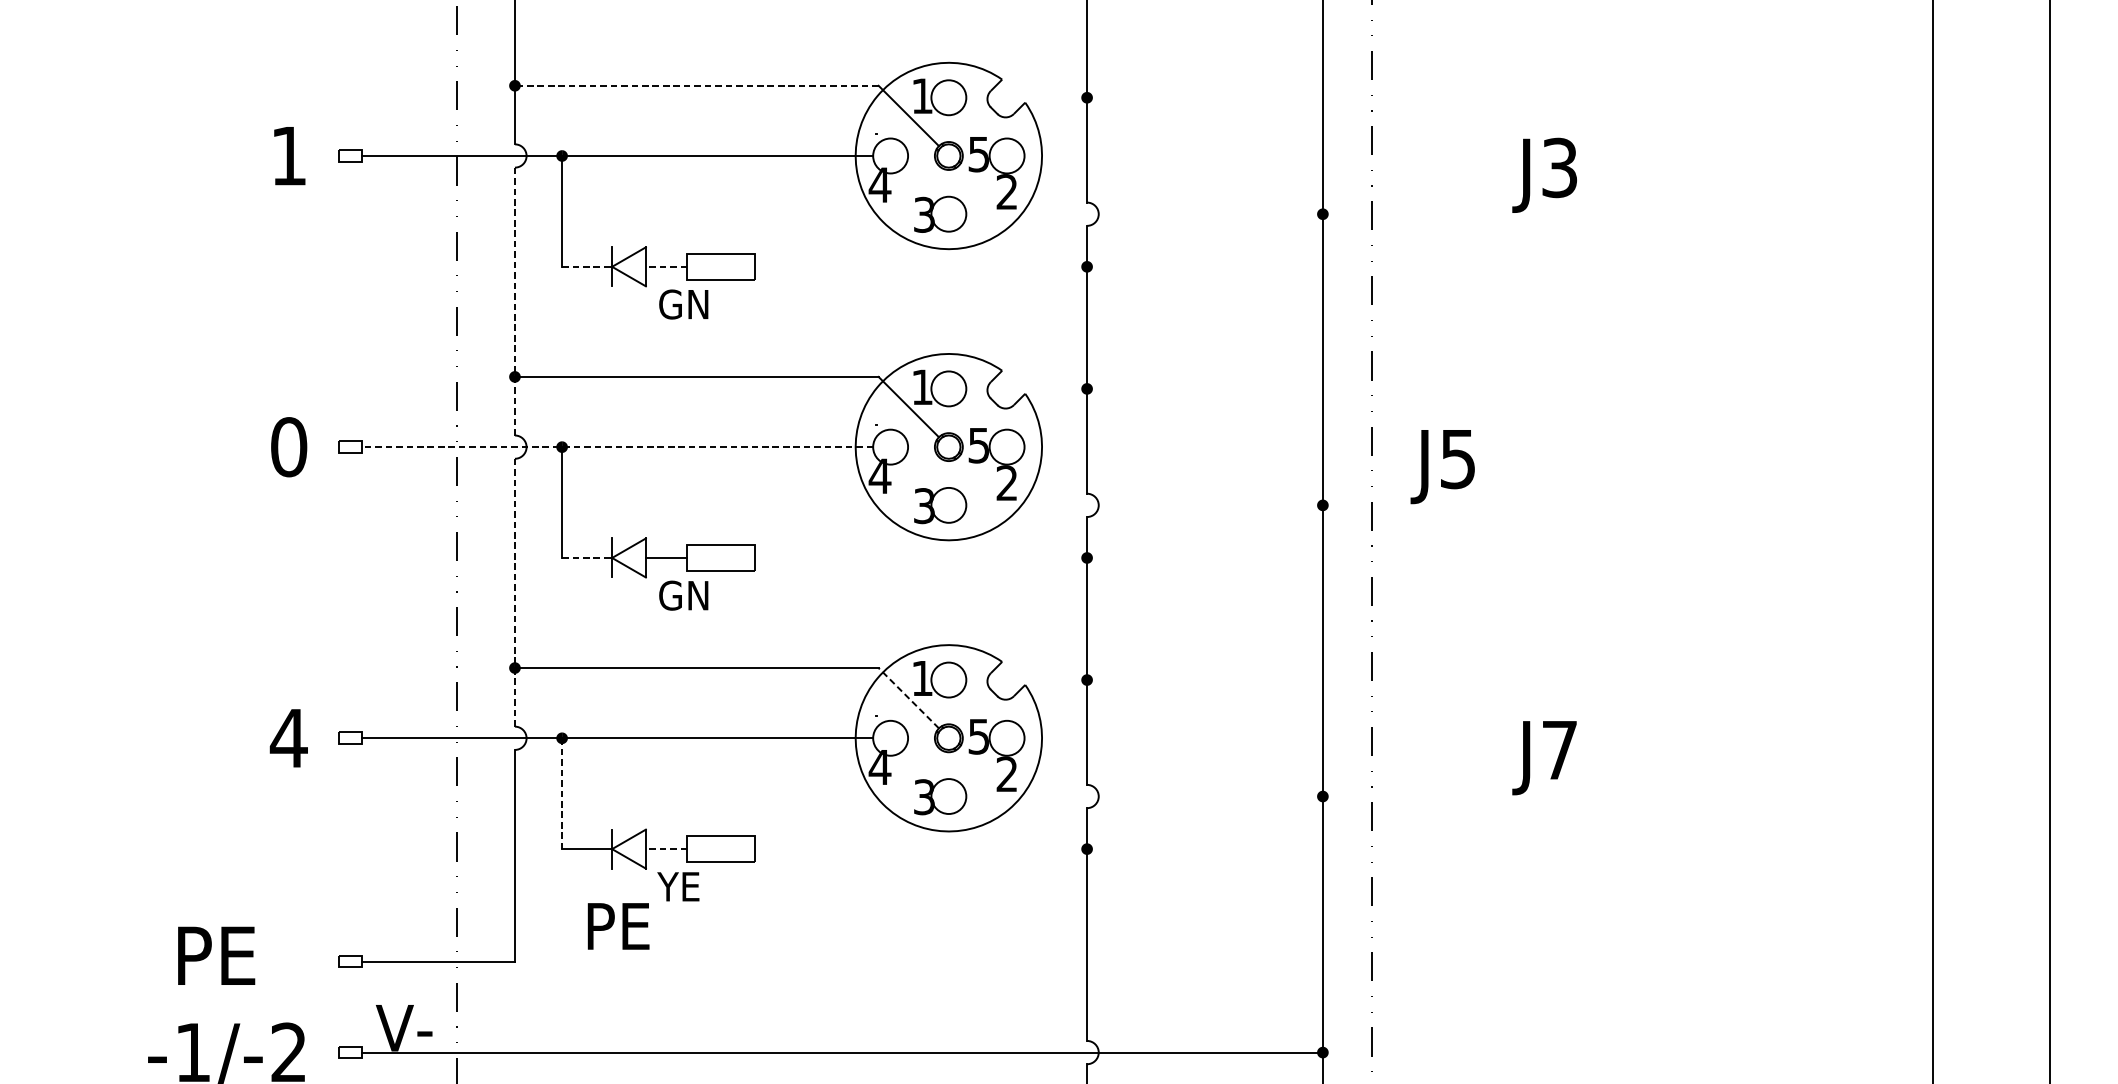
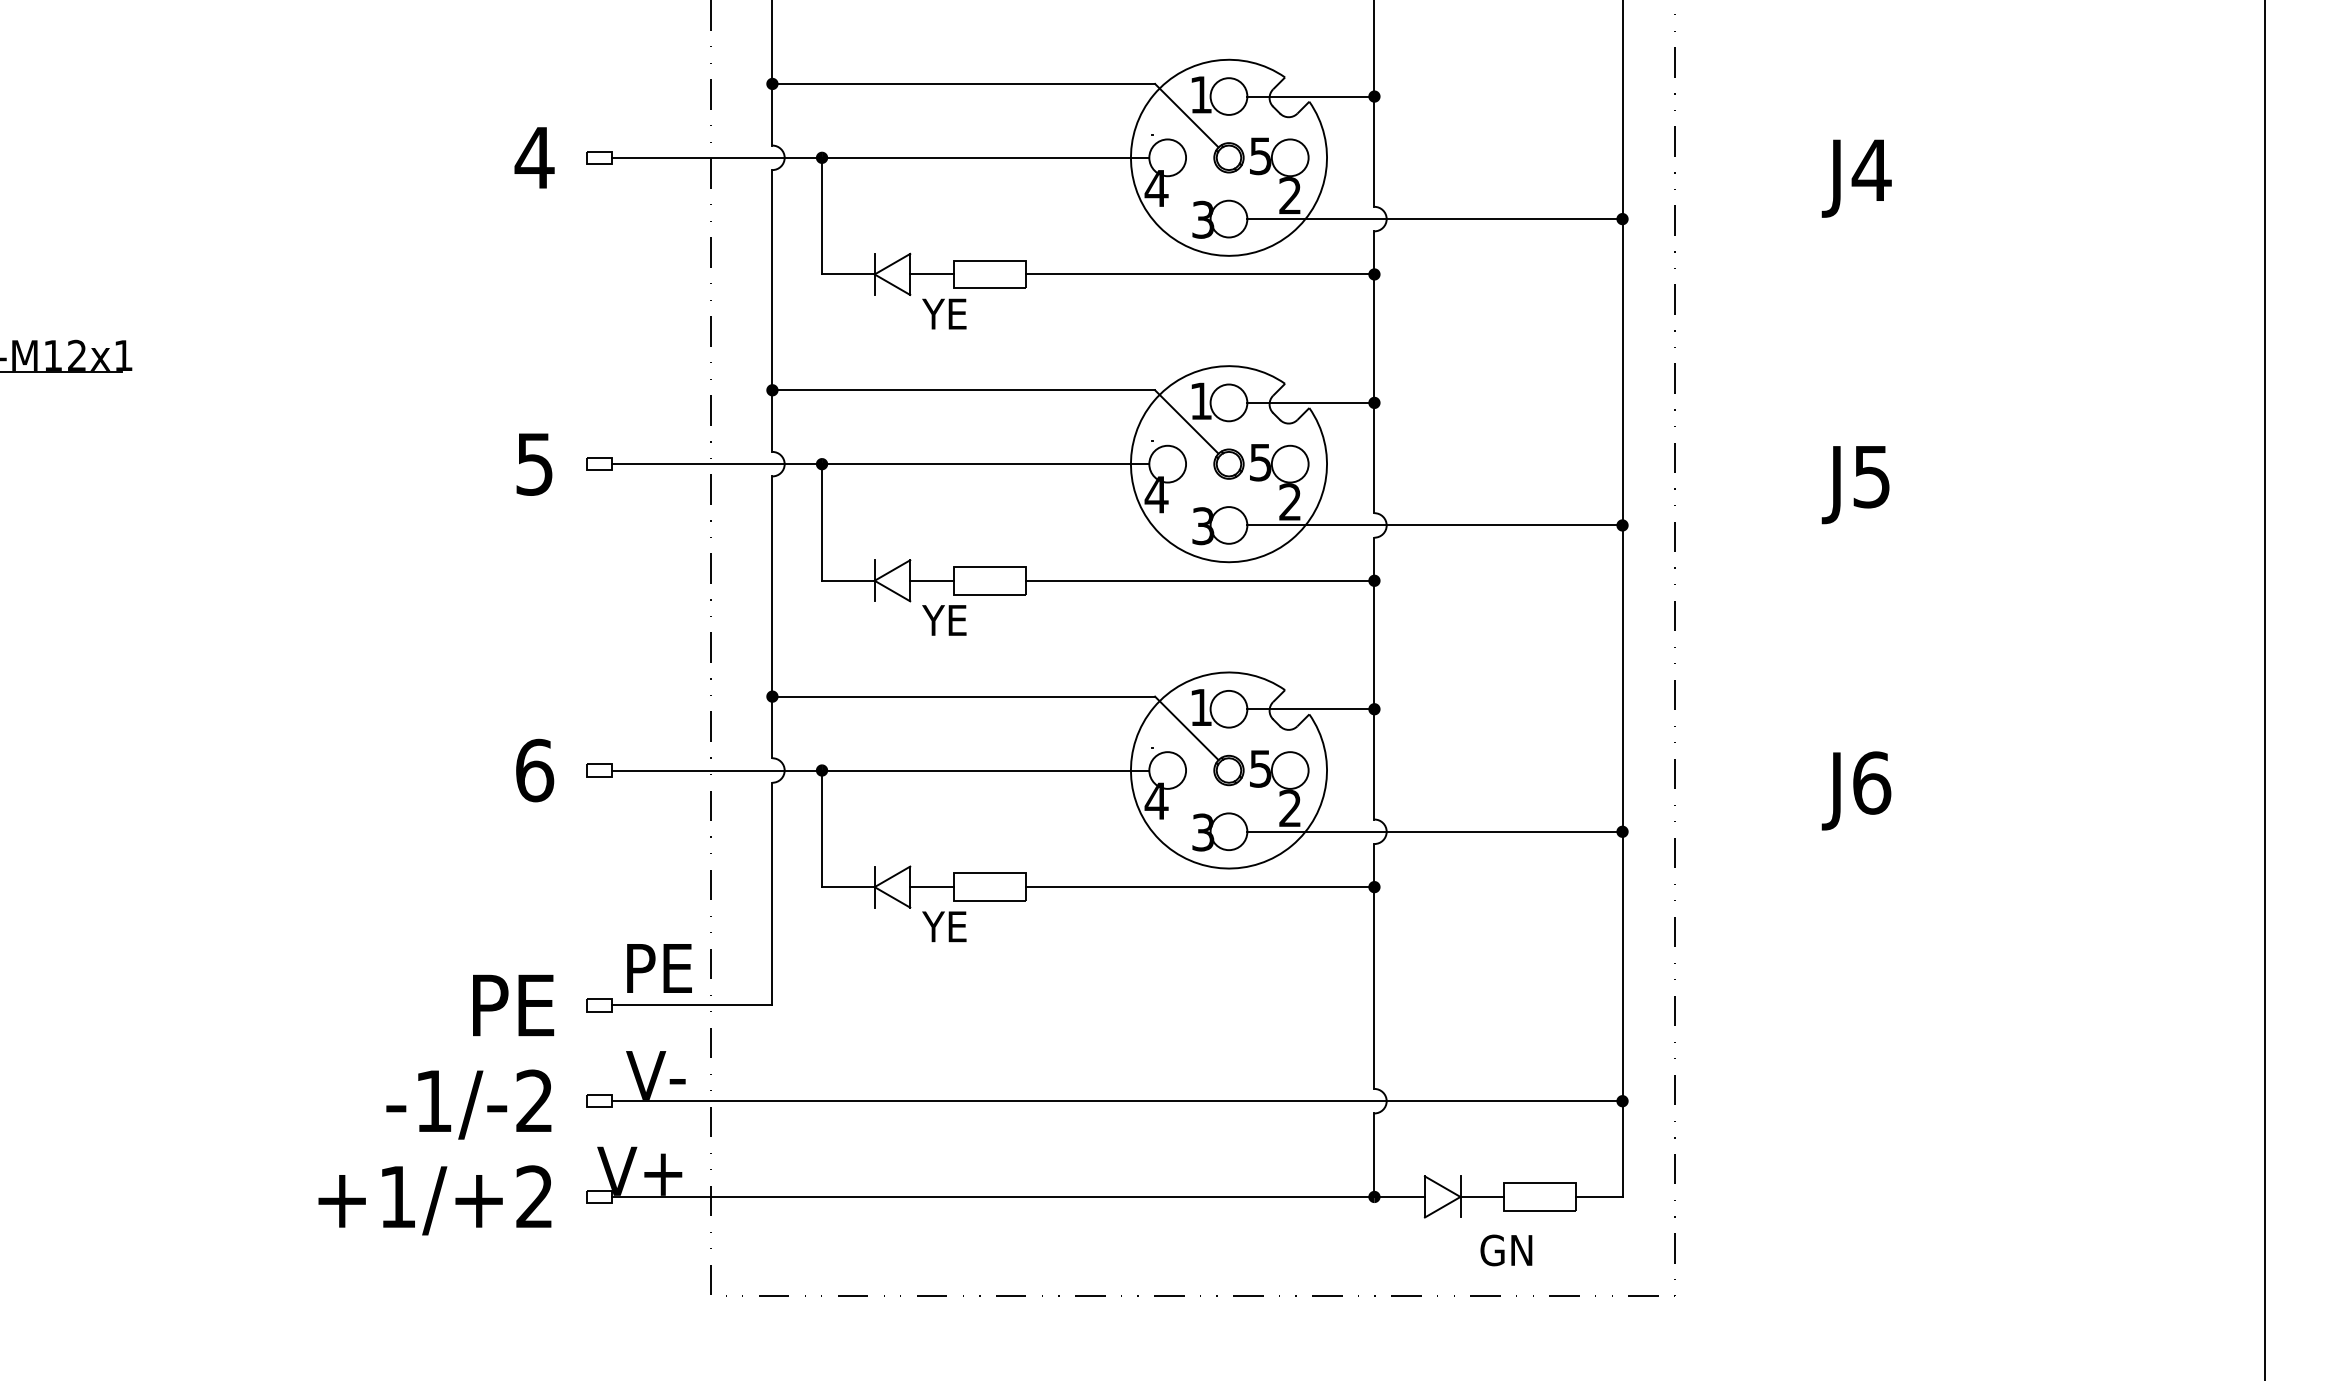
line: (696, 85) -> (963, 83), dashed -> solid
line: (1026, 97) -> (1310, 96), added
text: (288, 155) -> (534, 157), 1 -> 4
text: (1559, 168) -> (1871, 170), J3 -> J4
line: (1144, 214) -> (1434, 219), added
line: (587, 266) -> (848, 274), dashed -> solid
line: (666, 266) -> (931, 274), dashed -> solid
line: (920, 266) -> (1199, 274), added
line: (515, 302) -> (772, 311), dashed -> solid
text: (682, 303) -> (948, 313), GN -> YE
line: (1026, 388) -> (1310, 402), added
text: (288, 446) -> (534, 463), 0 -> 5
line: (617, 447) -> (880, 464), dashed -> solid
text: (1442, 467) -> (1855, 485), moved
line: (1144, 505) -> (1434, 525), added
line: (587, 557) -> (848, 580), dashed -> solid
line: (920, 557) -> (1199, 580), added
line: (515, 592) -> (772, 617), dashed -> solid
text: (682, 595) -> (948, 620), GN -> YE
line: (1026, 680) -> (1310, 709), added
line: (908, 698) -> (1186, 728), dashed -> solid
text: (288, 738) -> (534, 770), 4 -> 6
text: (1560, 749) -> (1872, 782), J7 -> J6
line: (562, 794) -> (822, 829), dashed -> solid
line: (1144, 796) -> (1434, 831), added
line: (666, 849) -> (931, 887), dashed -> solid
line: (920, 849) -> (1199, 887), added
text: (618, 926) -> (659, 968), moved
text: (216, 955) -> (513, 1005), moved

